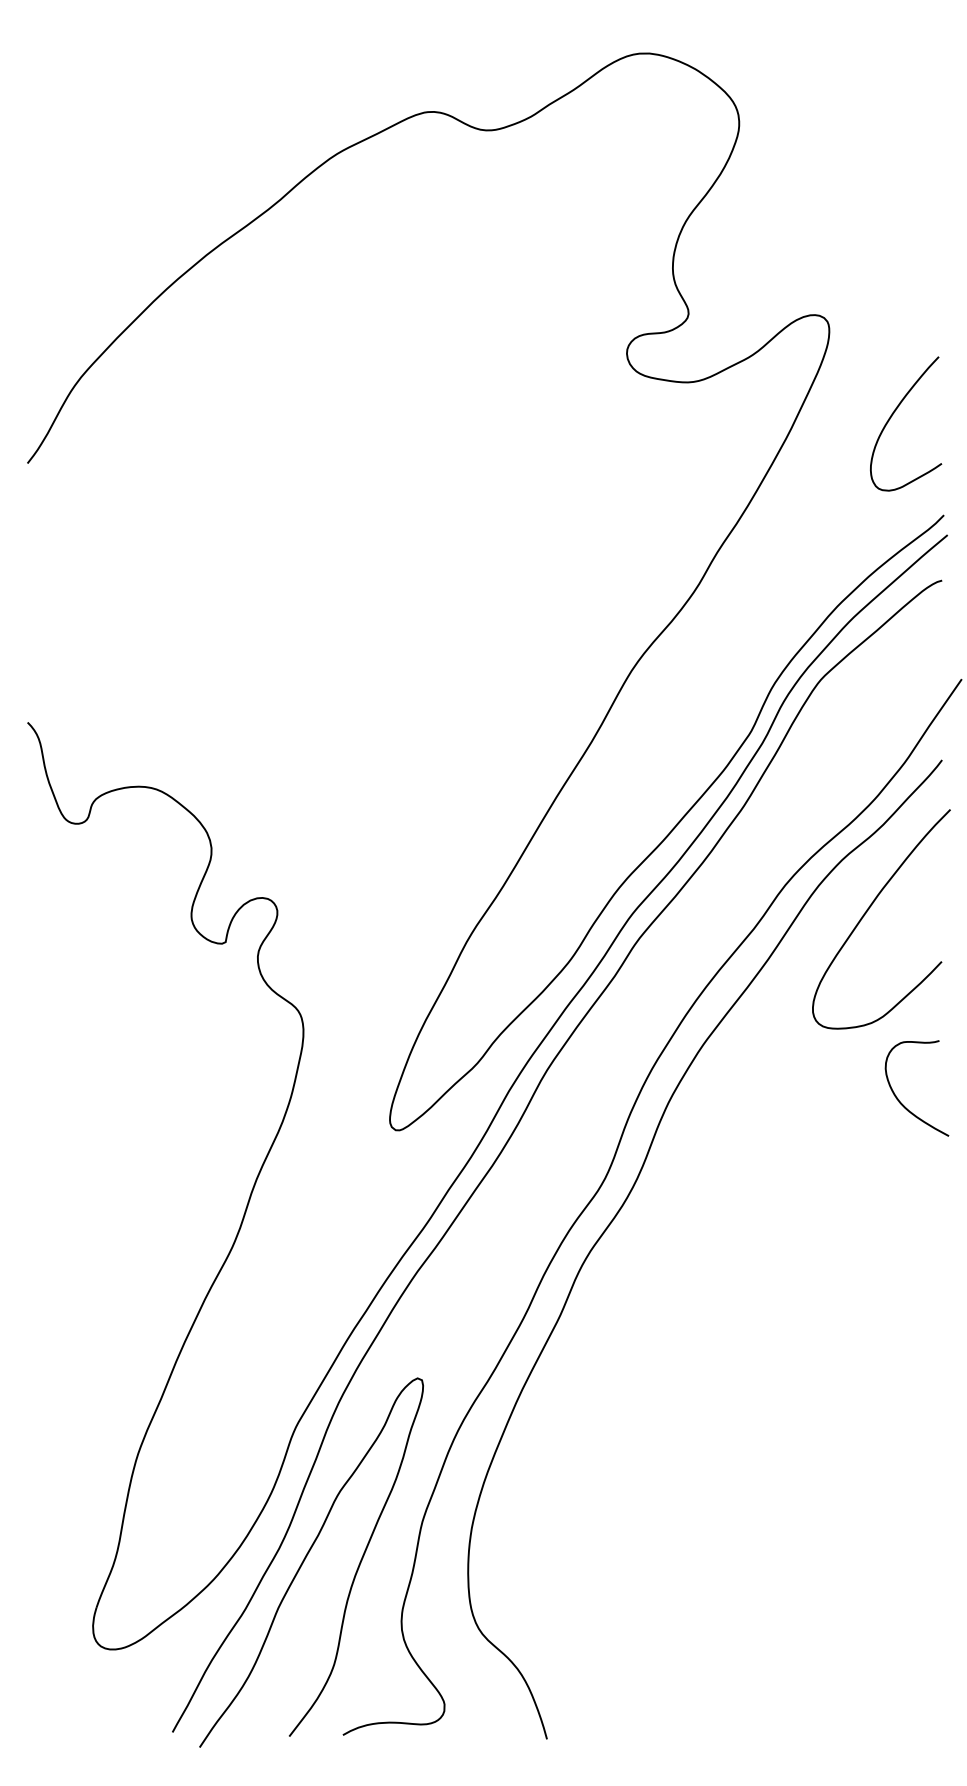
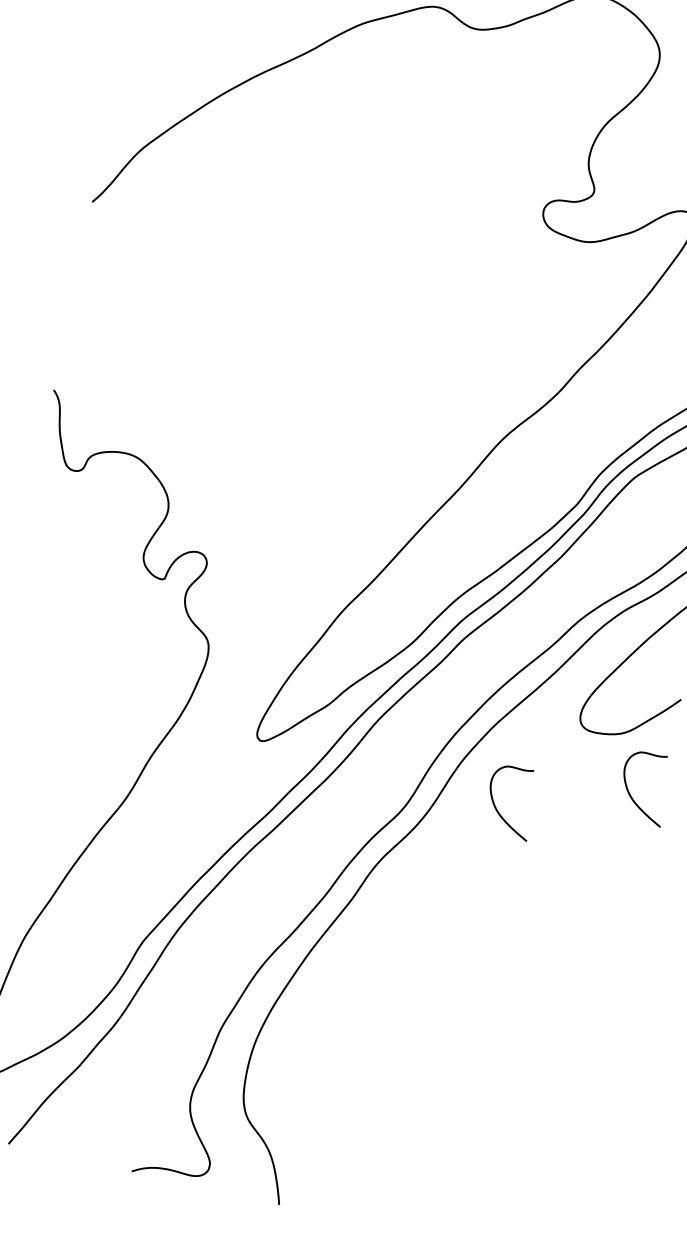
curve: (728, 1157) -> (497, 809), added
curve: (305, 1559) -> (130, 1038), removed

